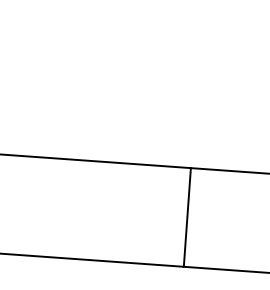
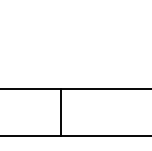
line: (188, 215) -> (61, 111), moved

